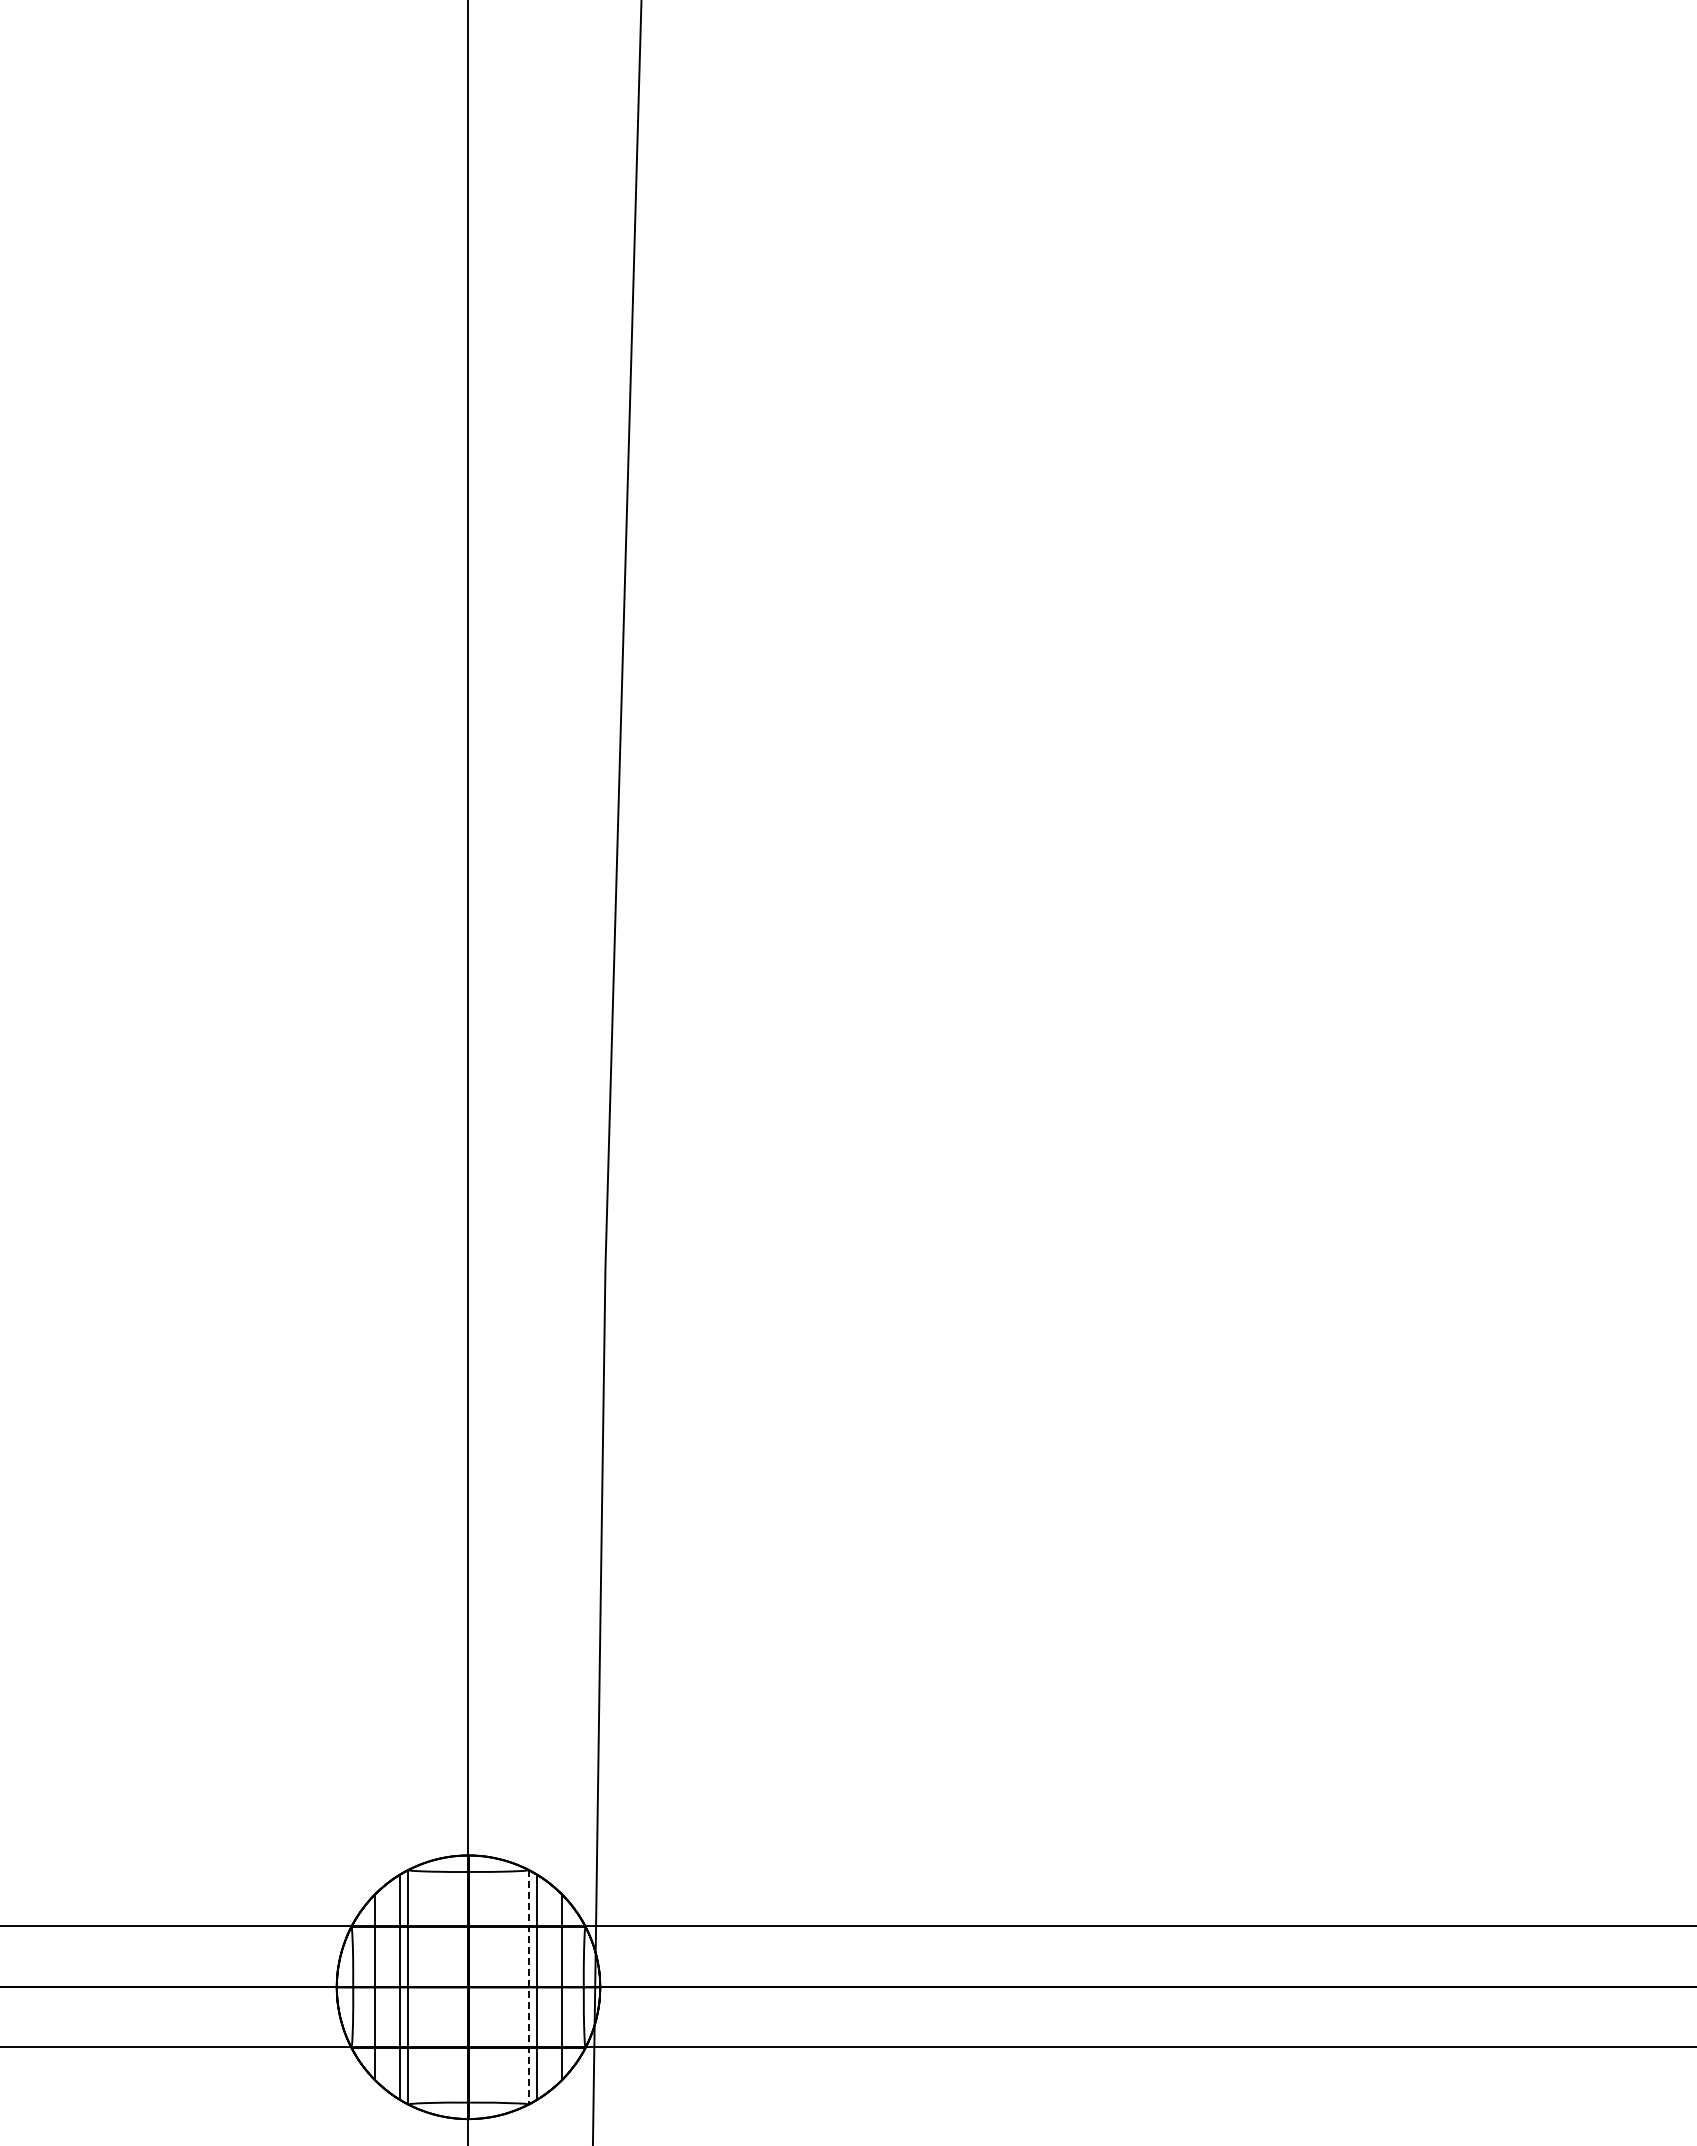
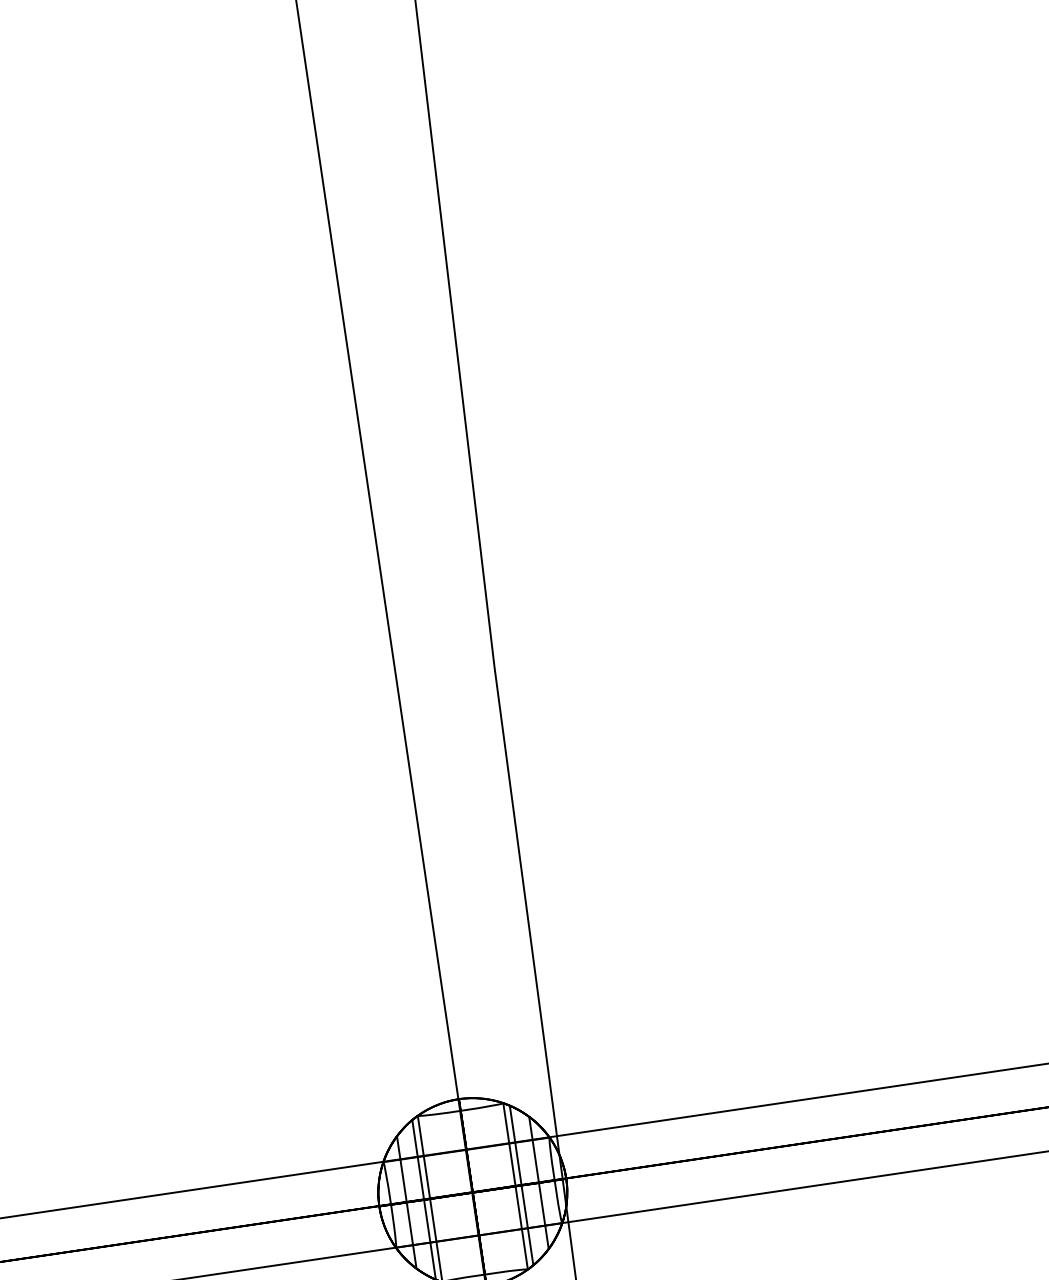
line: (528, 1987) -> (515, 1186), dashed -> solid

